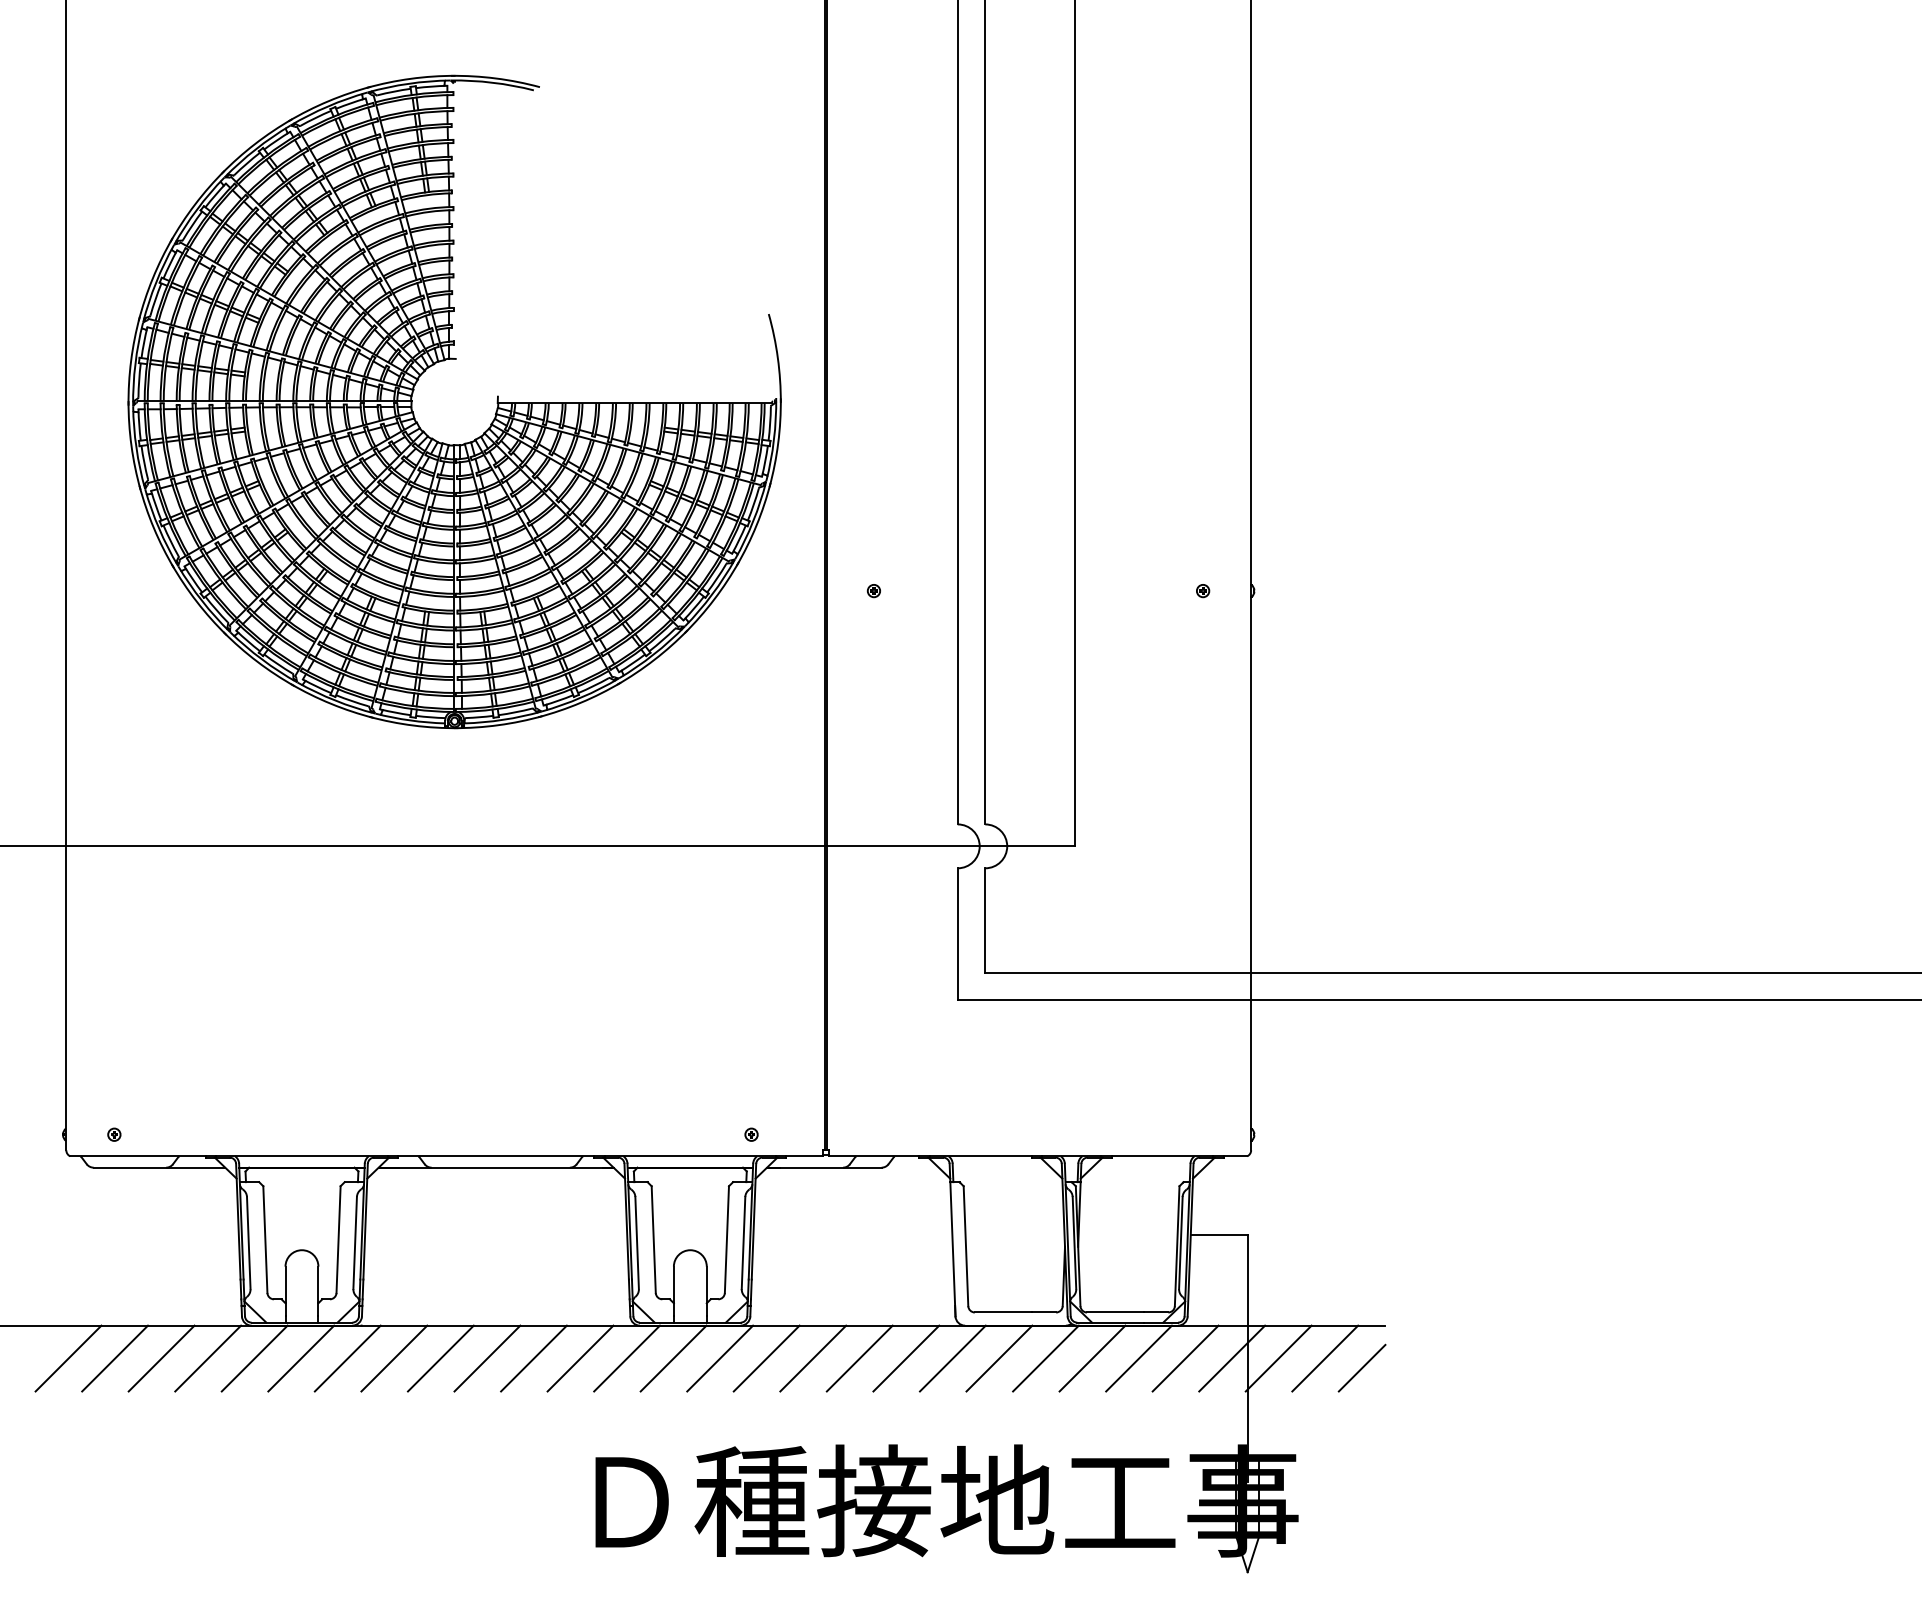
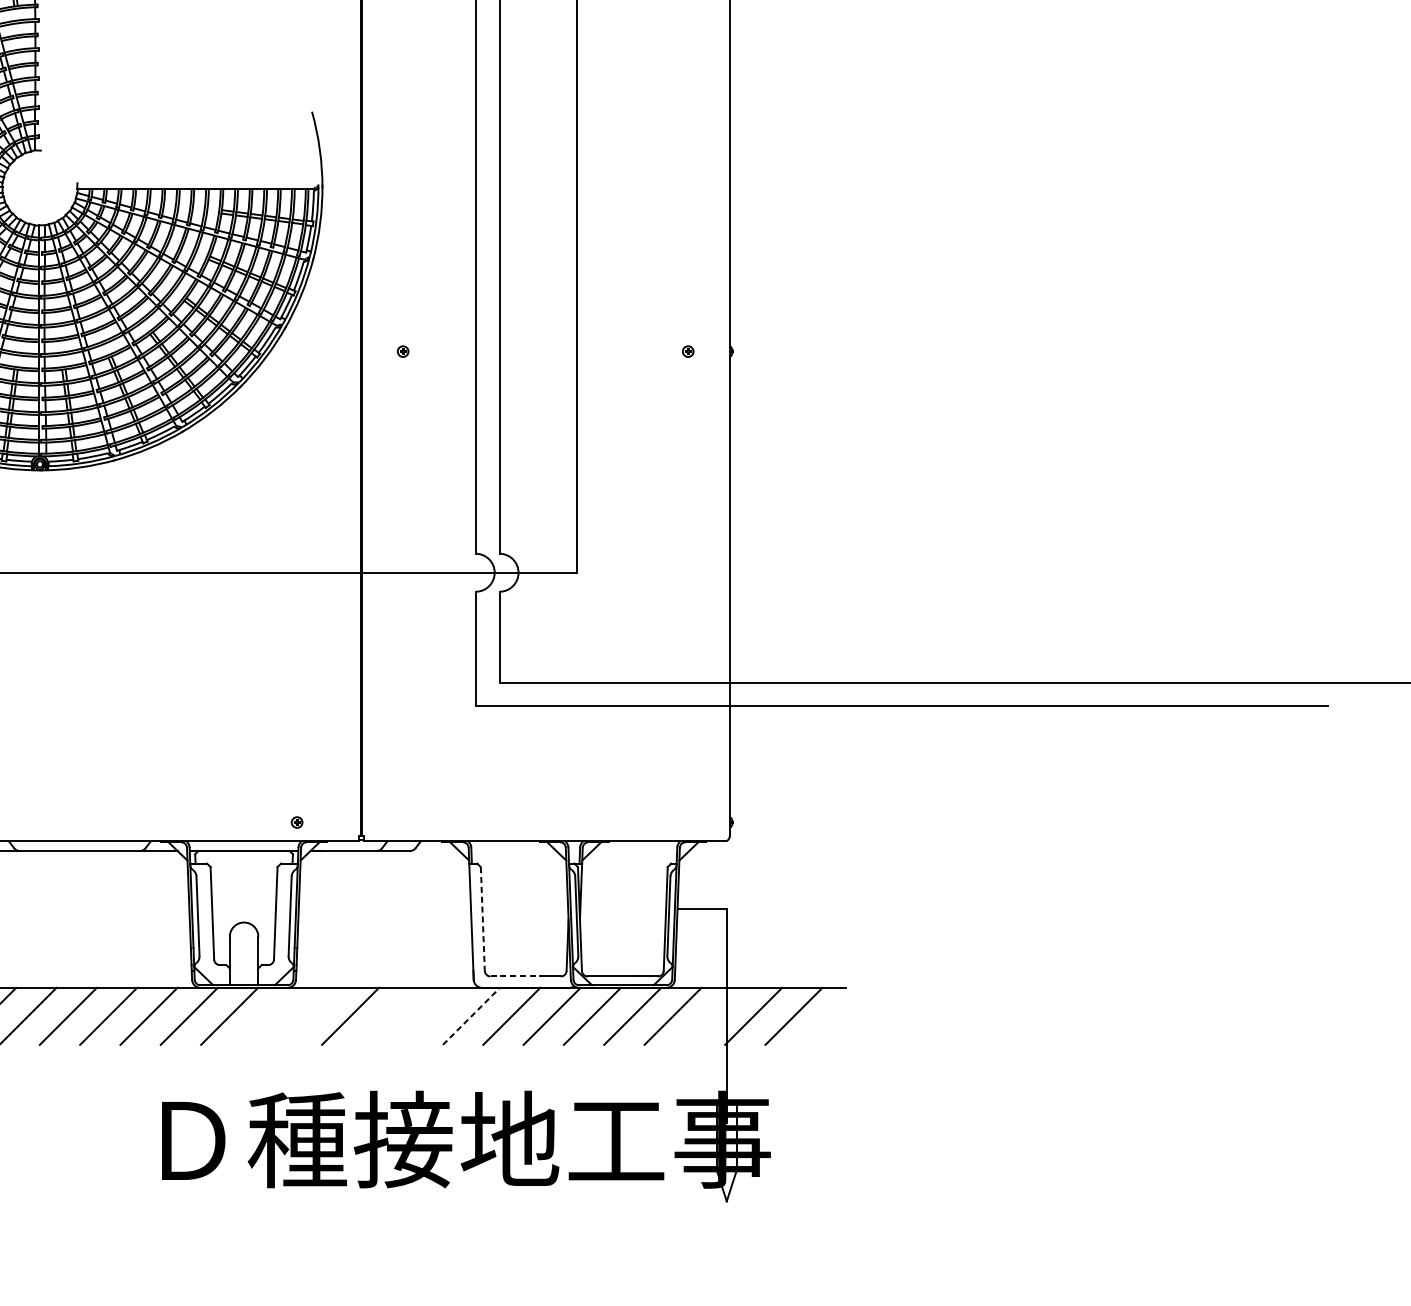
line: (965, 1246) -> (482, 919), solid -> dashed
line: (1003, 1312) -> (515, 976), solid -> dashed
line: (720, 1358) -> (270, 1016), removed
line: (766, 1358) -> (310, 1016), removed
line: (859, 1358) -> (390, 1016), removed
line: (906, 1358) -> (431, 1016), removed
line: (952, 1358) -> (471, 1016), solid -> dashed
line: (1232, 1358) -> (713, 1016), removed
line: (1361, 1367) -> (825, 1024), removed

